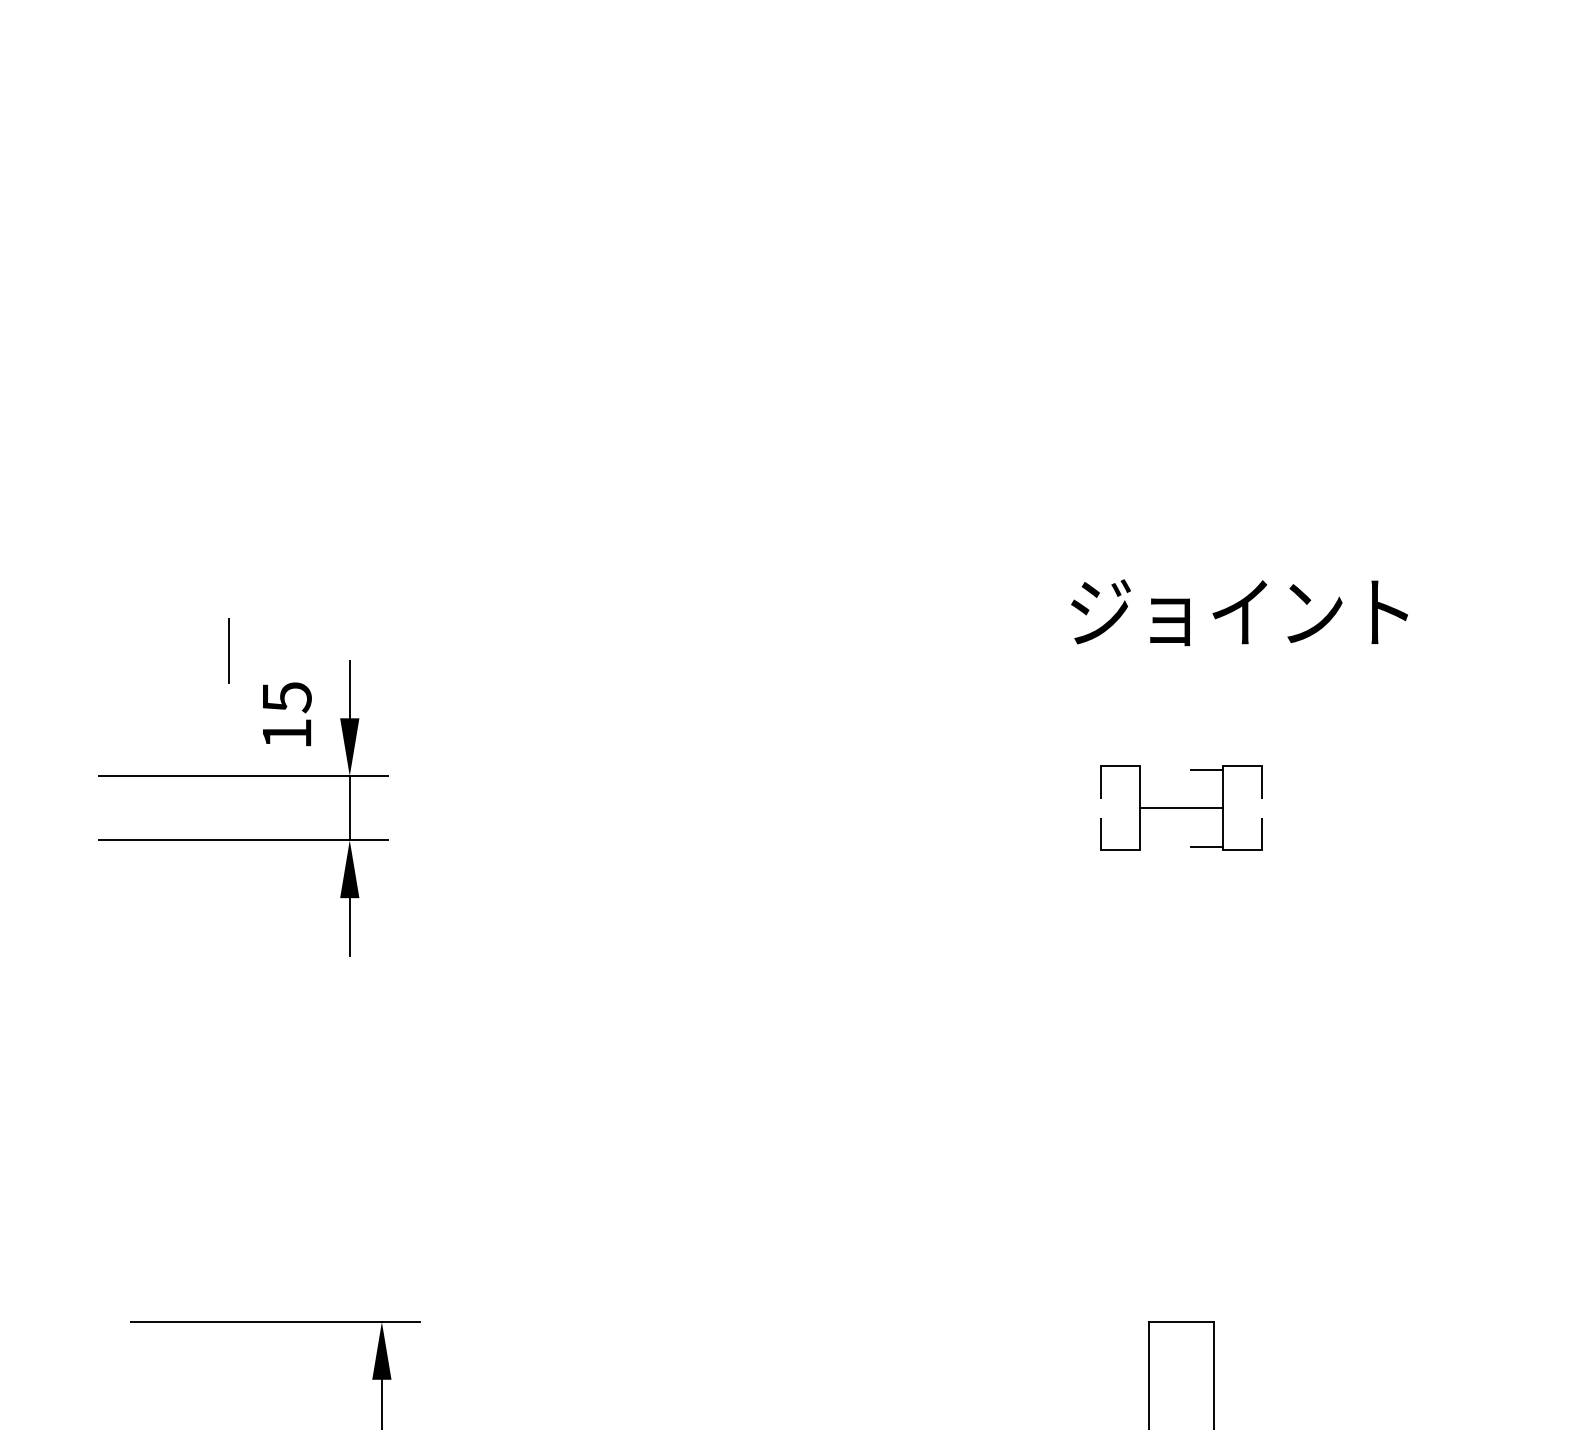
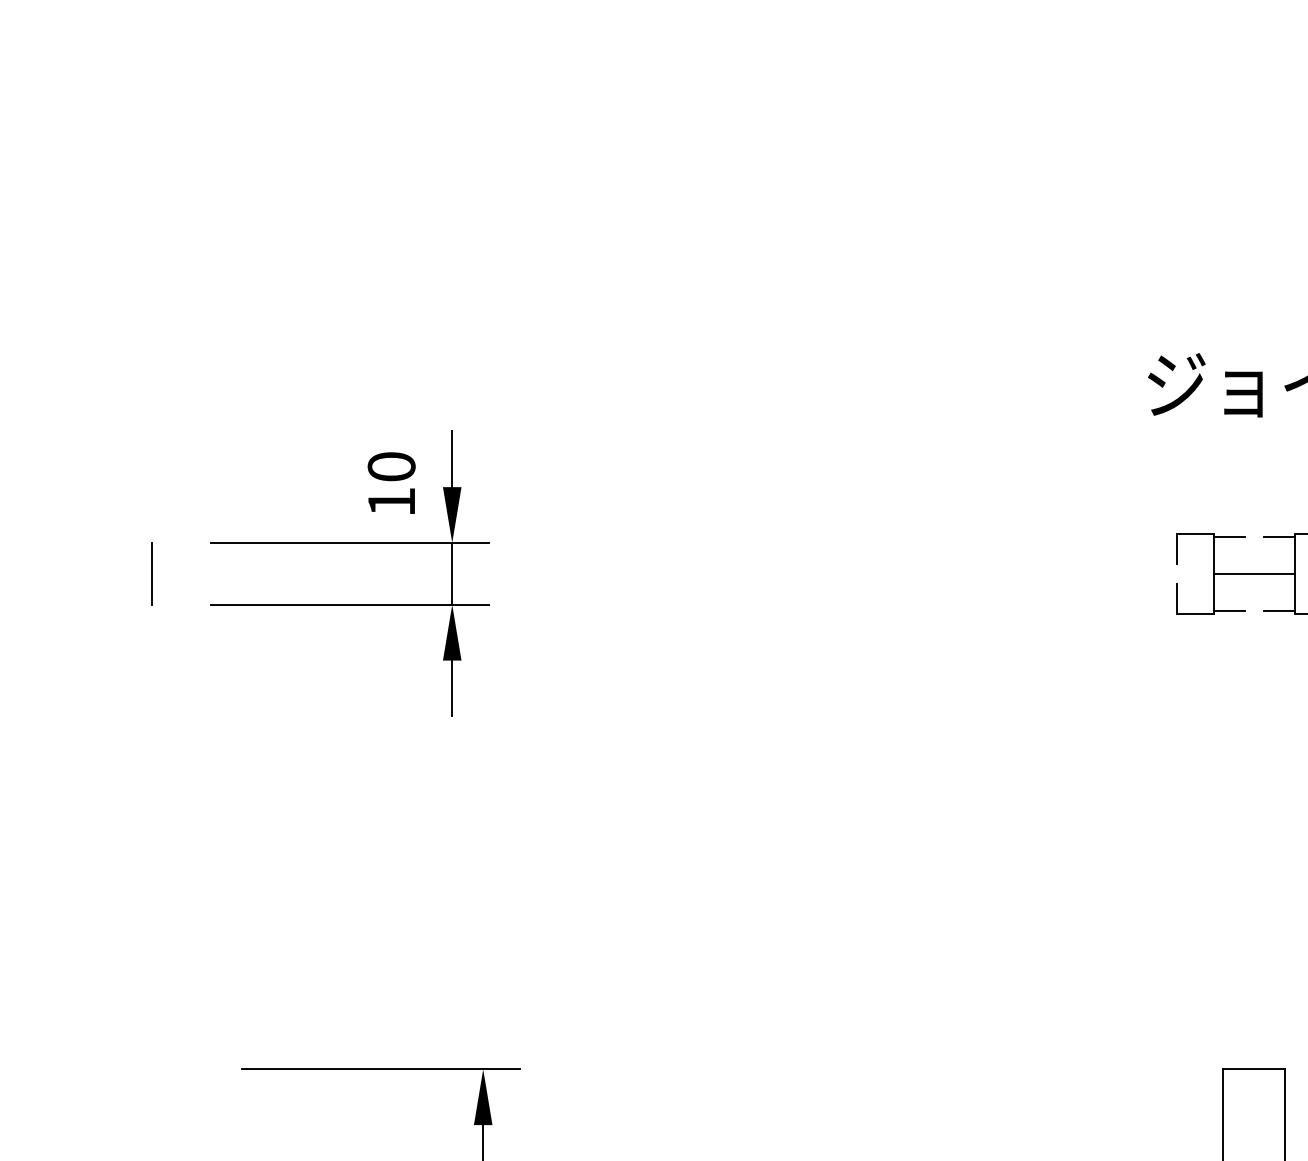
line: (228, 650) -> (151, 573), moved
text: (286, 697) -> (391, 467), 15 -> 10
line: (1155, 769) -> (1229, 536), added
line: (1155, 846) -> (1229, 610), added

